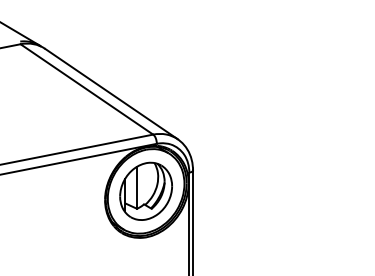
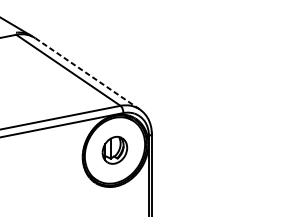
line: (111, 93) -> (87, 73), solid -> dashed
part: (145, 190) -> (114, 149), size x0.6

